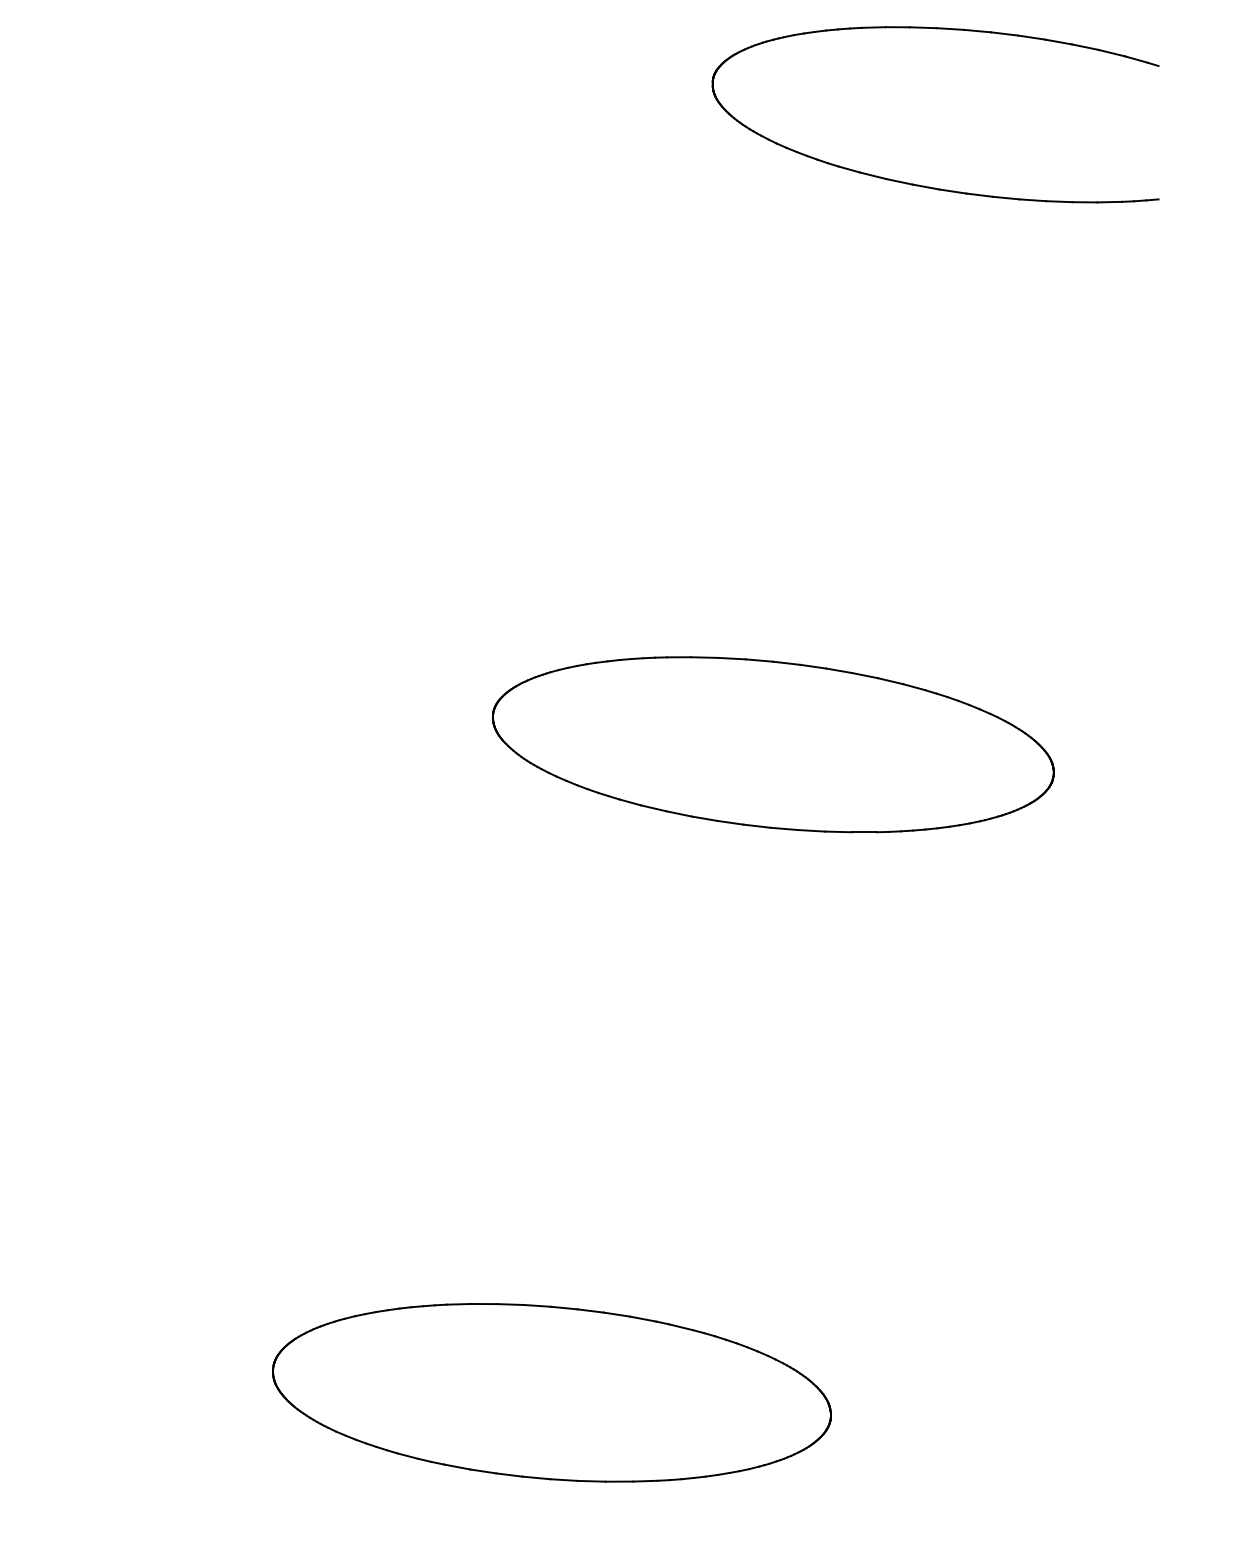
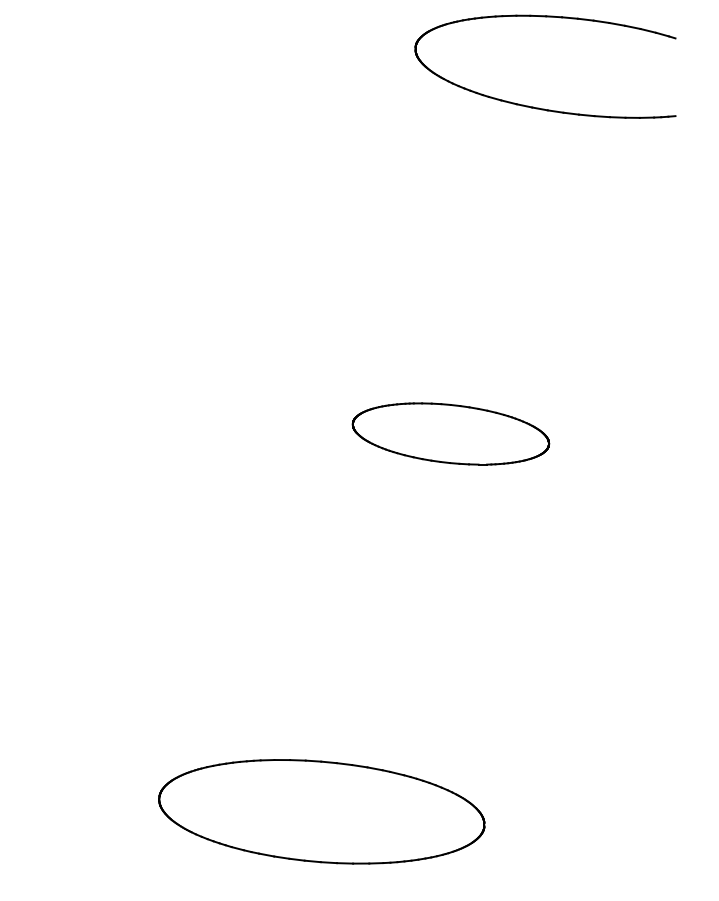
part: (772, 743) -> (450, 433), size x0.6

